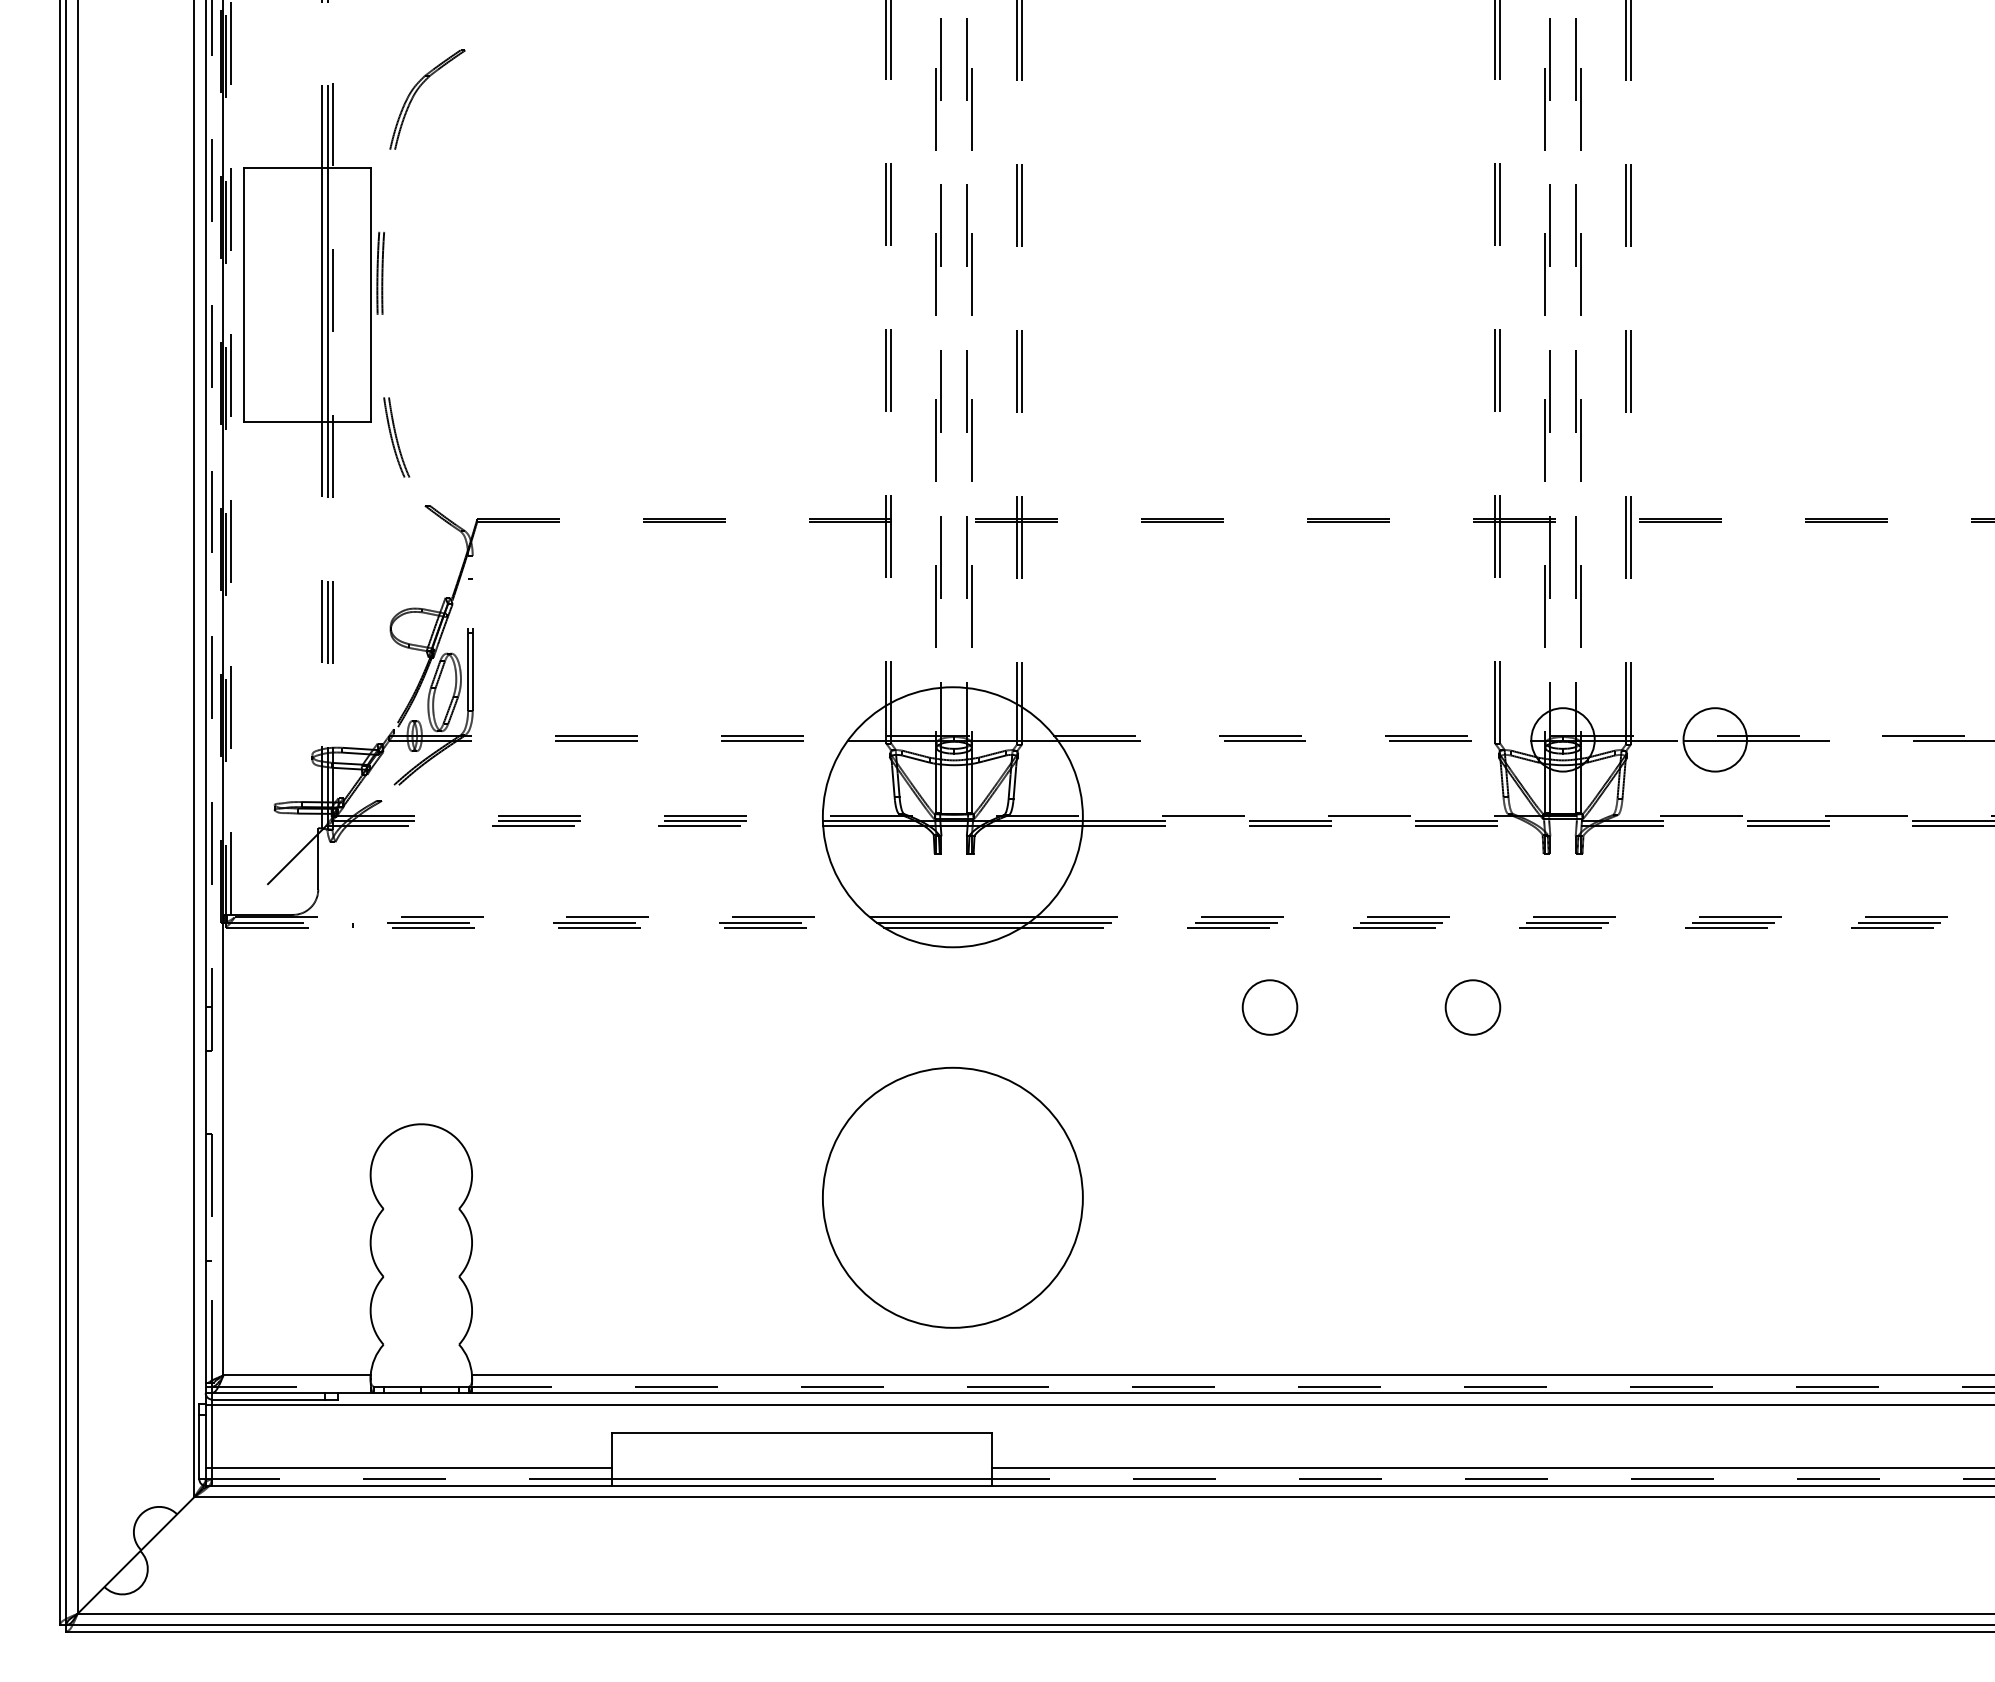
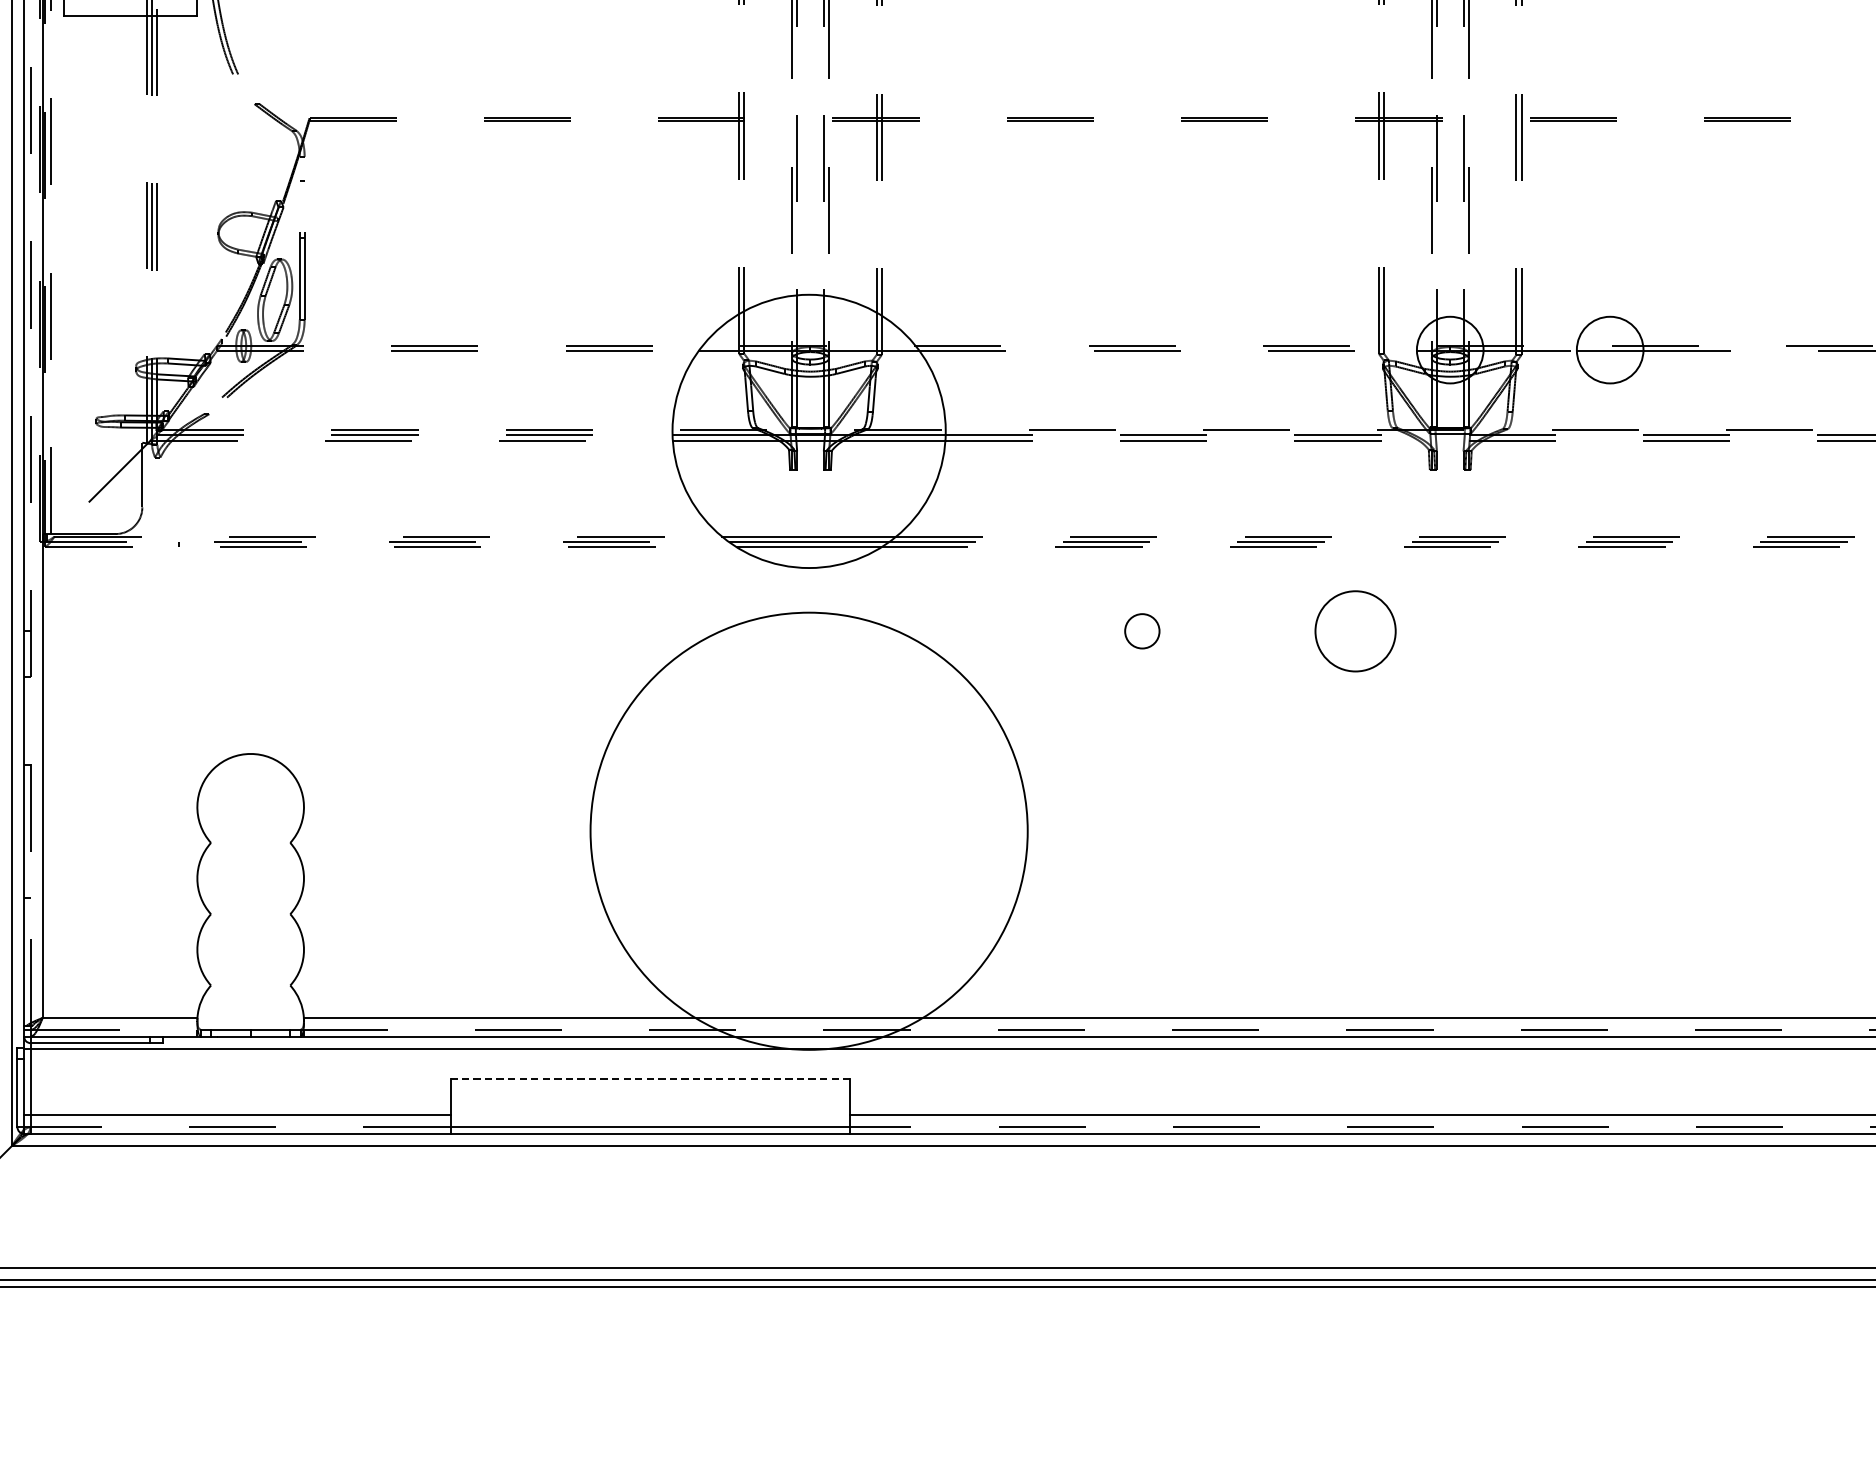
circle: (1269, 1007) -> (1141, 631), size x0.6
circle: (1472, 1007) -> (1355, 631), size x1.4
circle: (952, 1197) -> (808, 830), size x1.6
line: (801, 1433) -> (650, 1078), solid -> dashed

